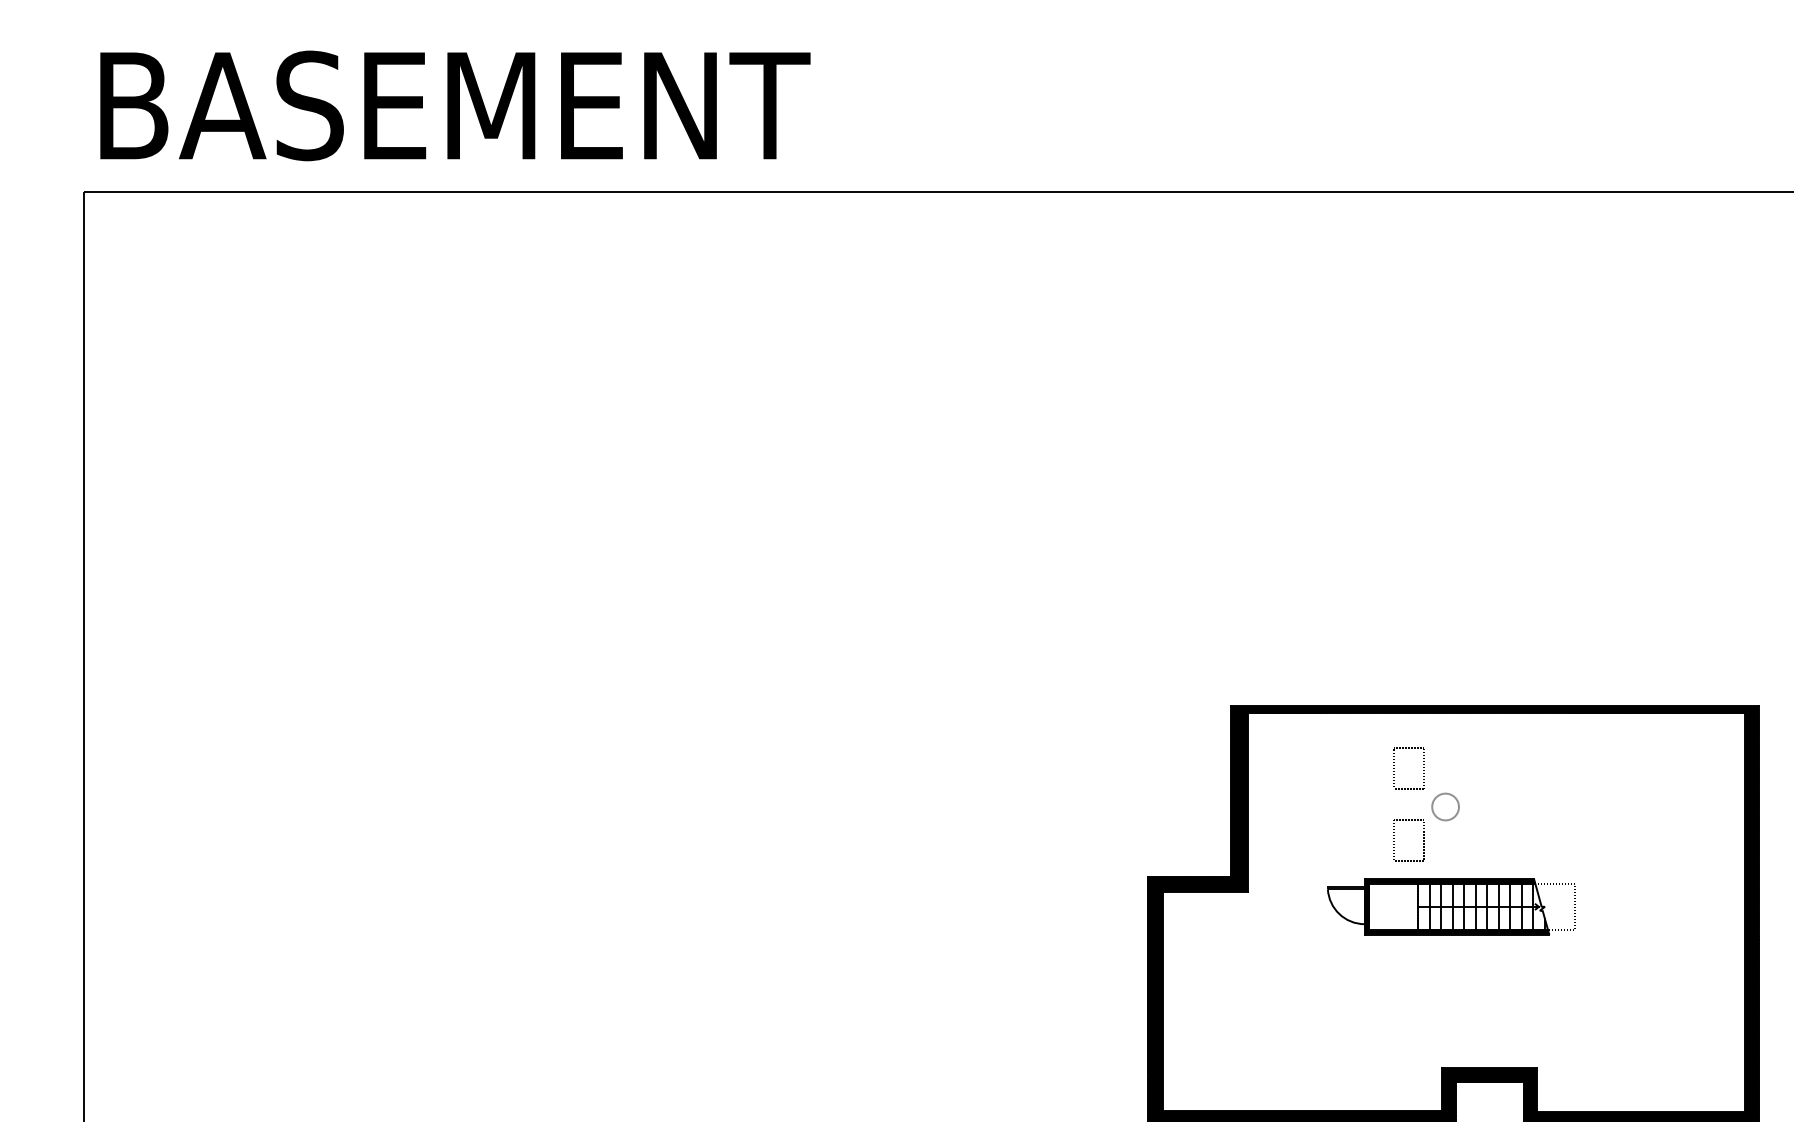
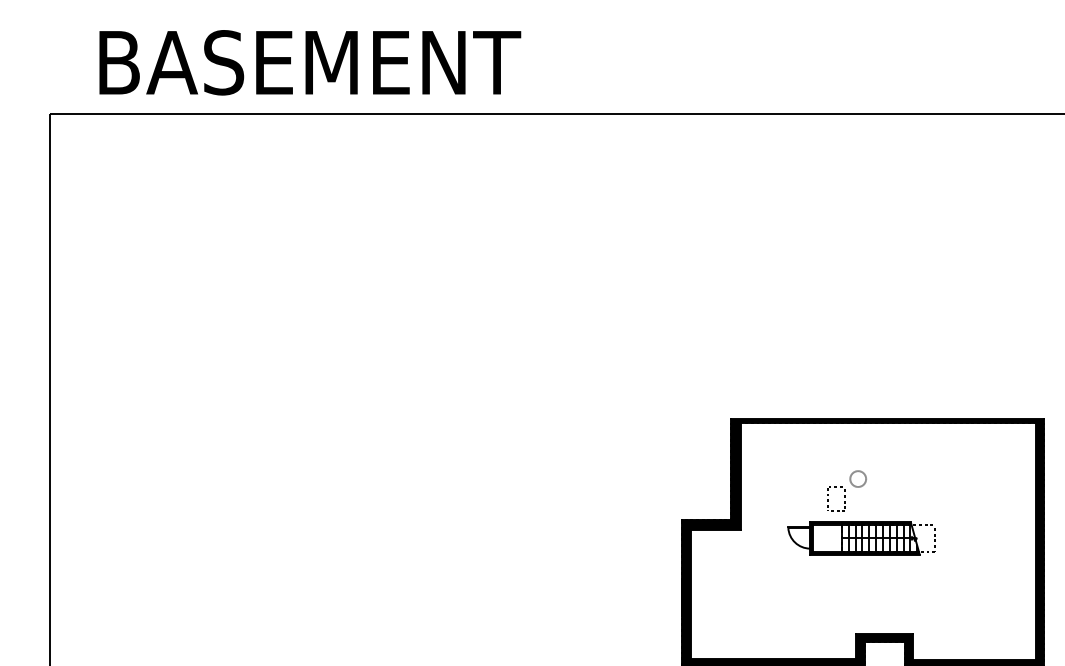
text: (455, 105) -> (310, 62), moved
part: (1422, 765) -> (844, 454), removed

